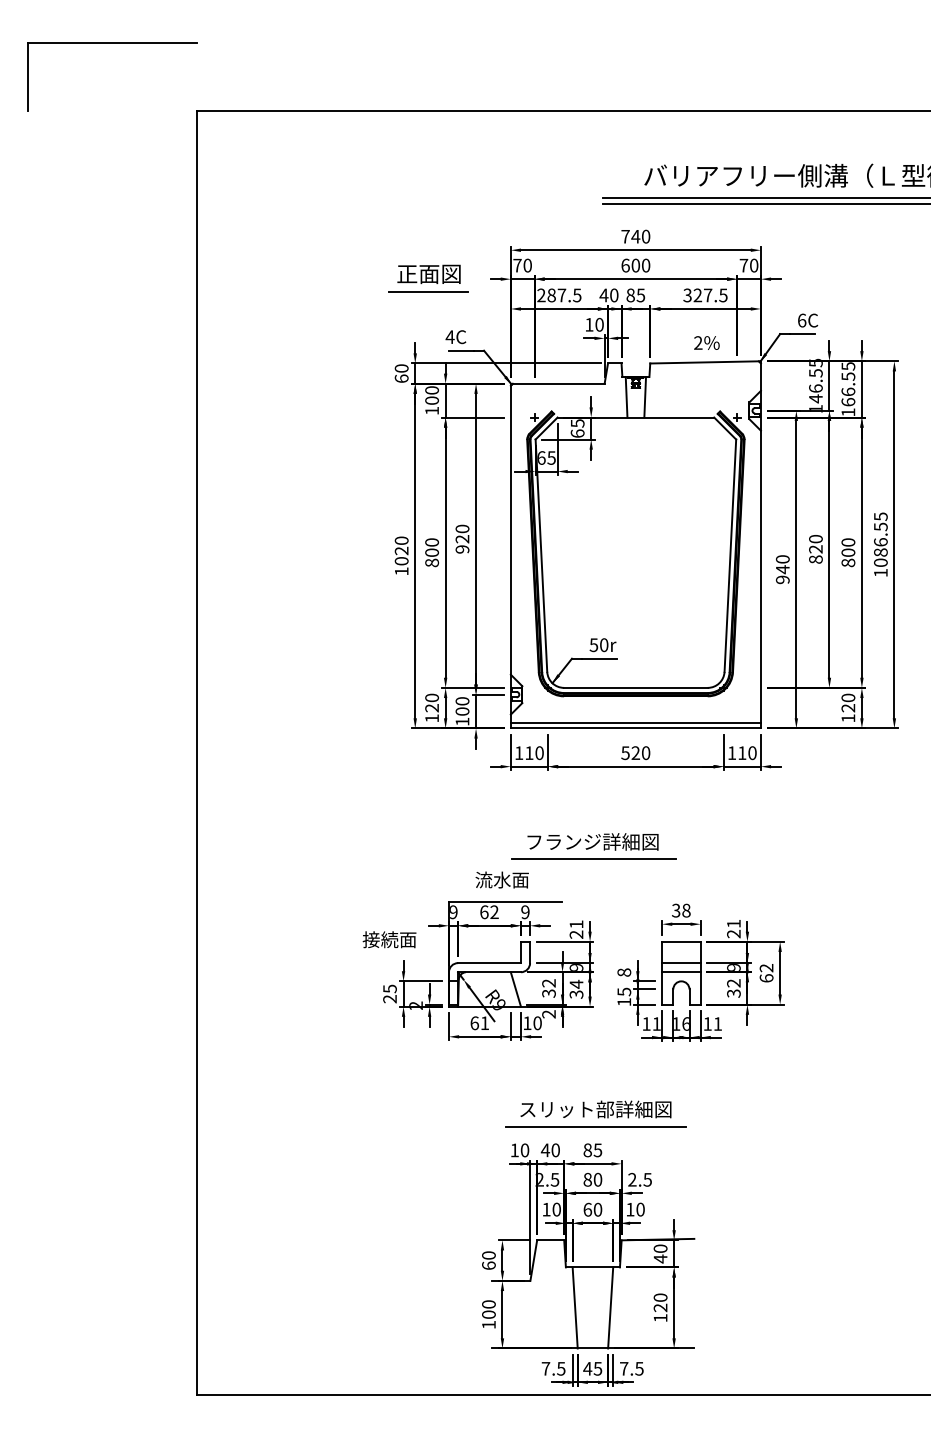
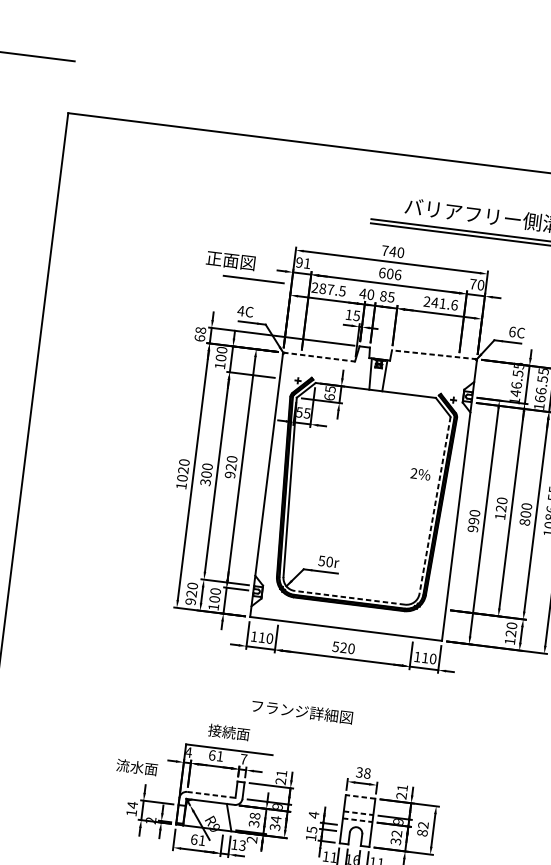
text: (522, 265) -> (303, 263), 70 -> 91
text: (646, 265) -> (398, 274), 600 -> 606
line: (428, 291) -> (253, 279), moved
text: (705, 295) -> (440, 303), 327.5 -> 241.6
text: (599, 324) -> (356, 315), 10 -> 15
text: (706, 342) -> (420, 473), moved
line: (705, 362) -> (434, 354), solid -> dashed
text: (401, 368) -> (200, 330), 60 -> 68
line: (557, 383) -> (318, 356), solid -> dashed
text: (541, 457) -> (299, 412), 65 -> 55
line: (730, 556) -> (435, 506), solid -> dashed
text: (815, 559) -> (499, 516), 820 -> 120
text: (431, 562) -> (205, 482), 800 -> 300
text: (782, 569) -> (473, 521), 940 -> 990
line: (635, 687) -> (349, 597), solid -> dashed
text: (431, 718) -> (190, 601), 120 -> 920
line: (635, 723) -> (346, 625), removed
line: (593, 859) -> (301, 725), removed
text: (492, 879) -> (221, 731), 流水面 -> 接続面
text: (494, 911) -> (220, 755), 62 -> 61
text: (453, 912) -> (188, 752), 9 -> 4
text: (525, 912) -> (243, 759), 9 -> 7
text: (380, 939) -> (130, 766), 接続面 -> 流水面
line: (680, 941) -> (359, 796), solid -> dashed
line: (490, 963) -> (212, 795), solid -> dashed
line: (681, 963) -> (358, 813), solid -> dashed
text: (624, 972) -> (314, 815), 8 -> 4
line: (681, 972) -> (357, 820), solid -> dashed
text: (766, 978) -> (422, 833), 62 -> 82
text: (548, 983) -> (254, 816), 32 -> 38
text: (389, 993) -> (131, 808), 25 -> 14
text: (537, 1023) -> (242, 845), 10 -> 13

